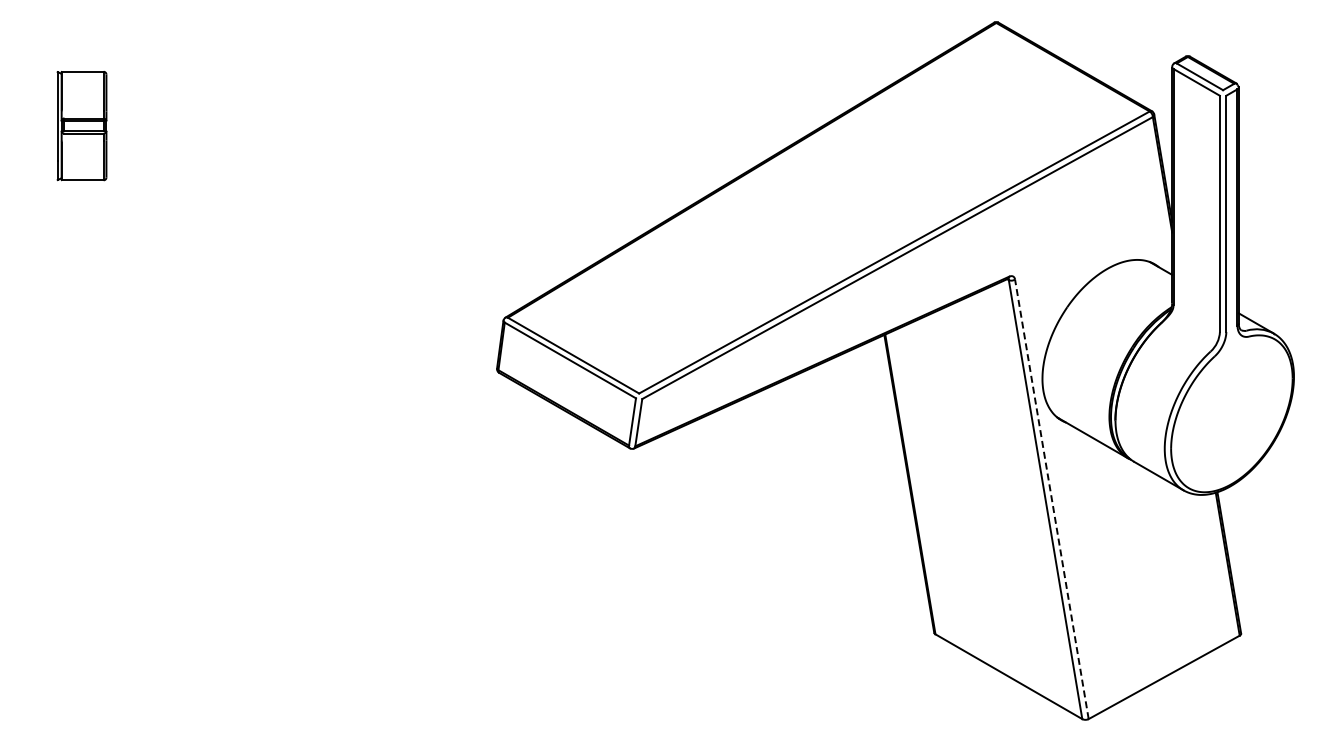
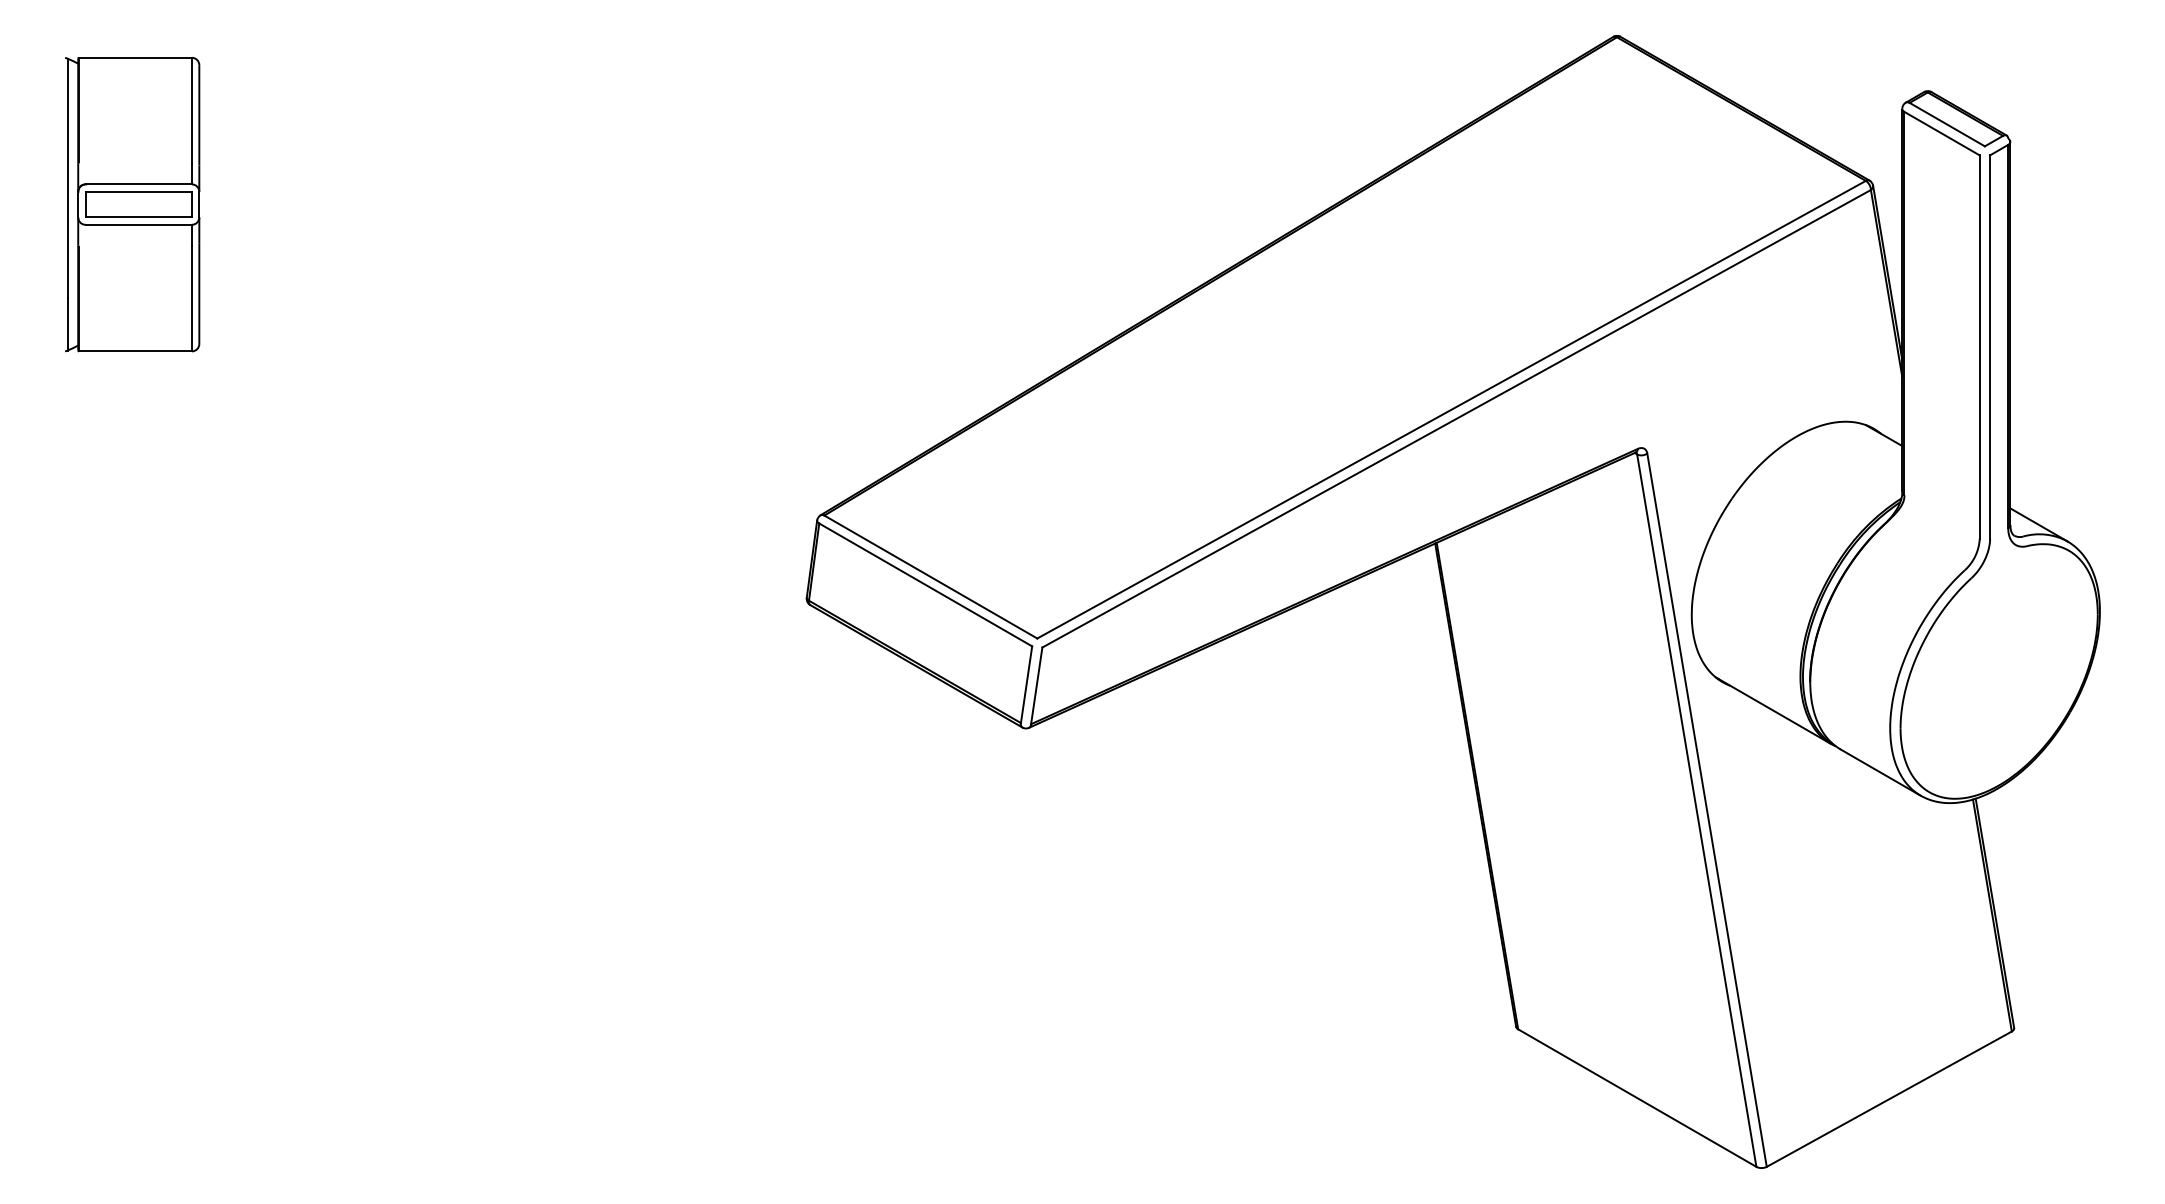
part: (81, 125) -> (132, 203), size x1.67
line: (1051, 499) -> (1706, 810), dashed -> solid

